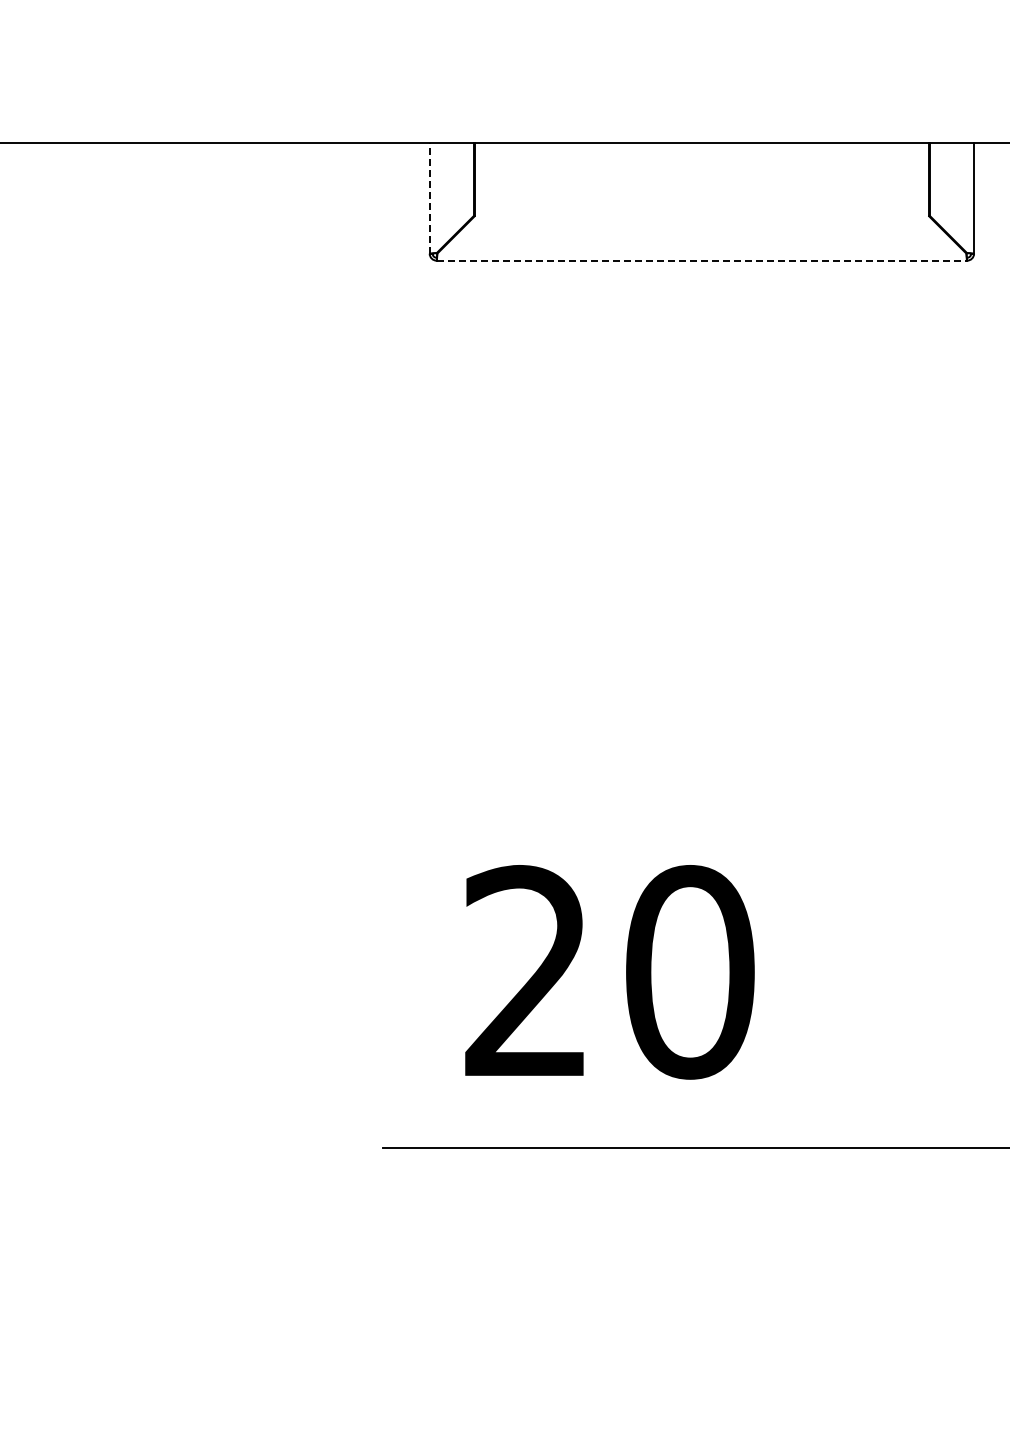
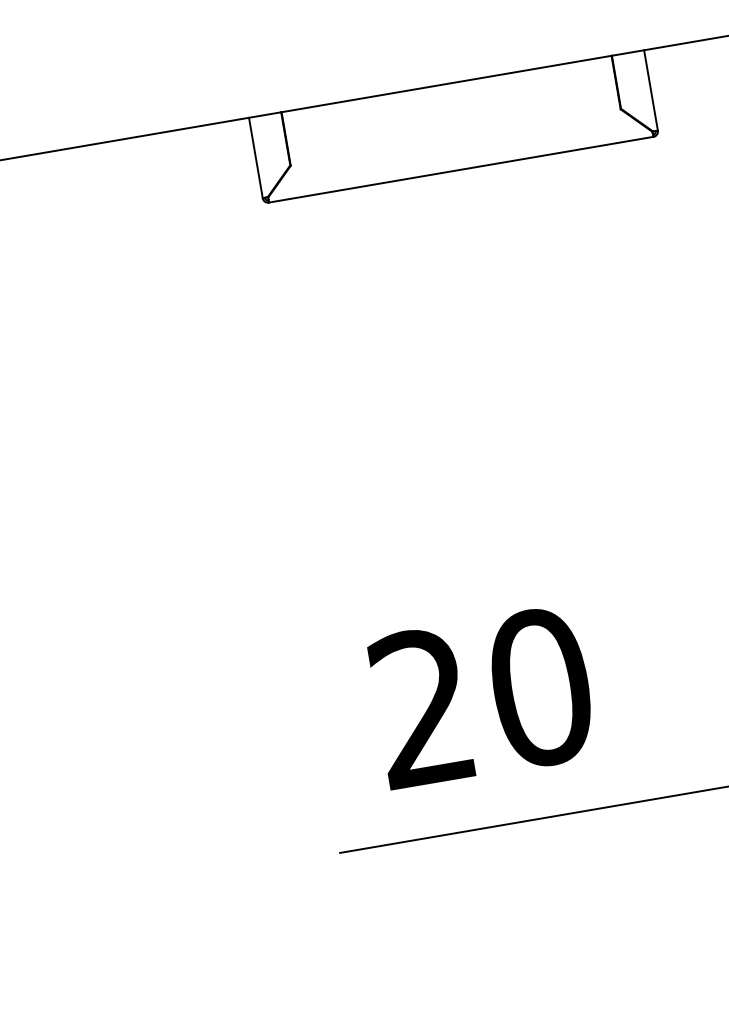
line: (429, 198) -> (255, 158), dashed -> solid
line: (702, 260) -> (461, 169), dashed -> solid

